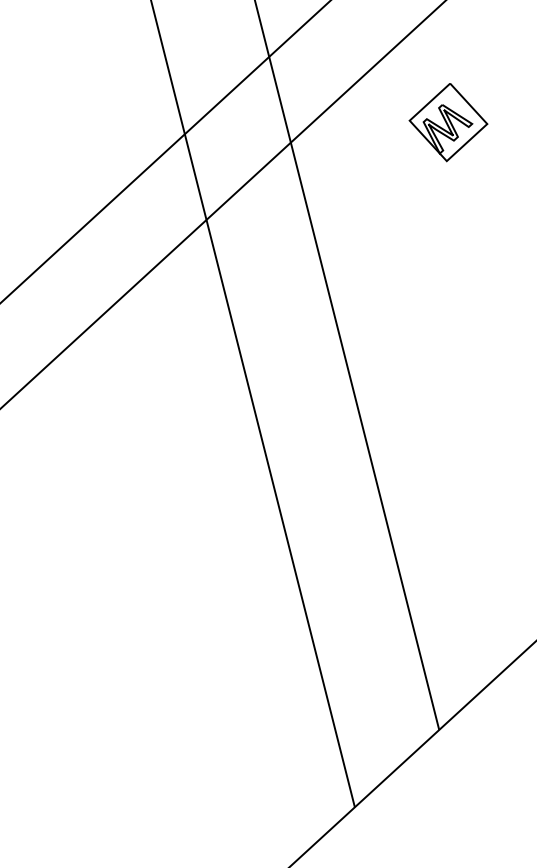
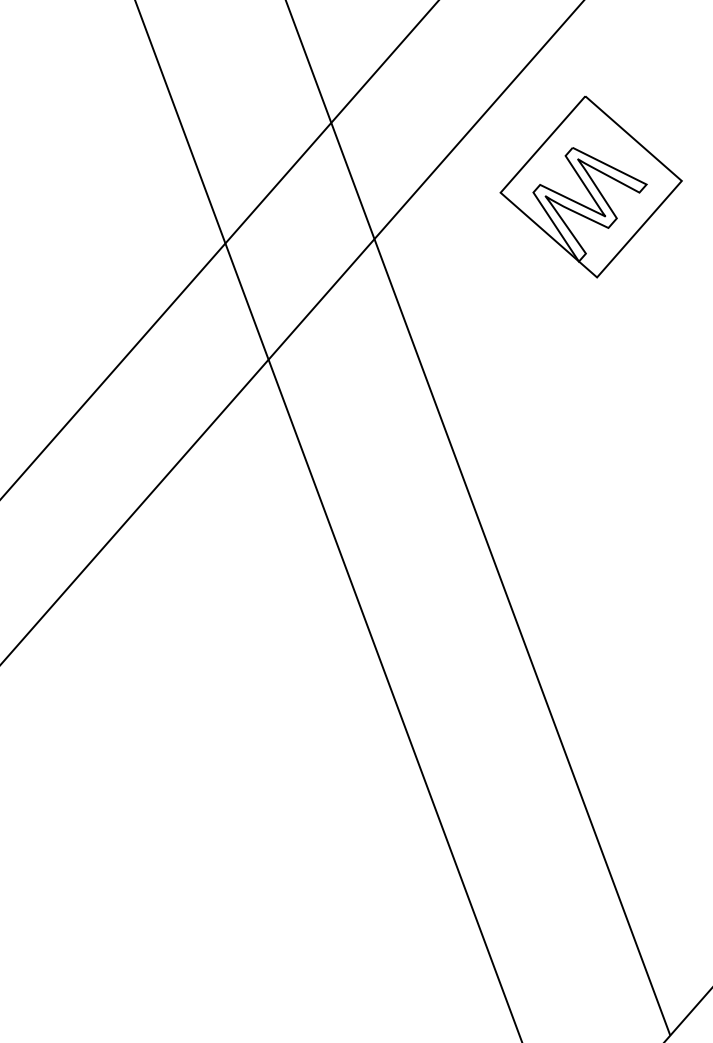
part: (448, 122) -> (591, 187), size x1.67

